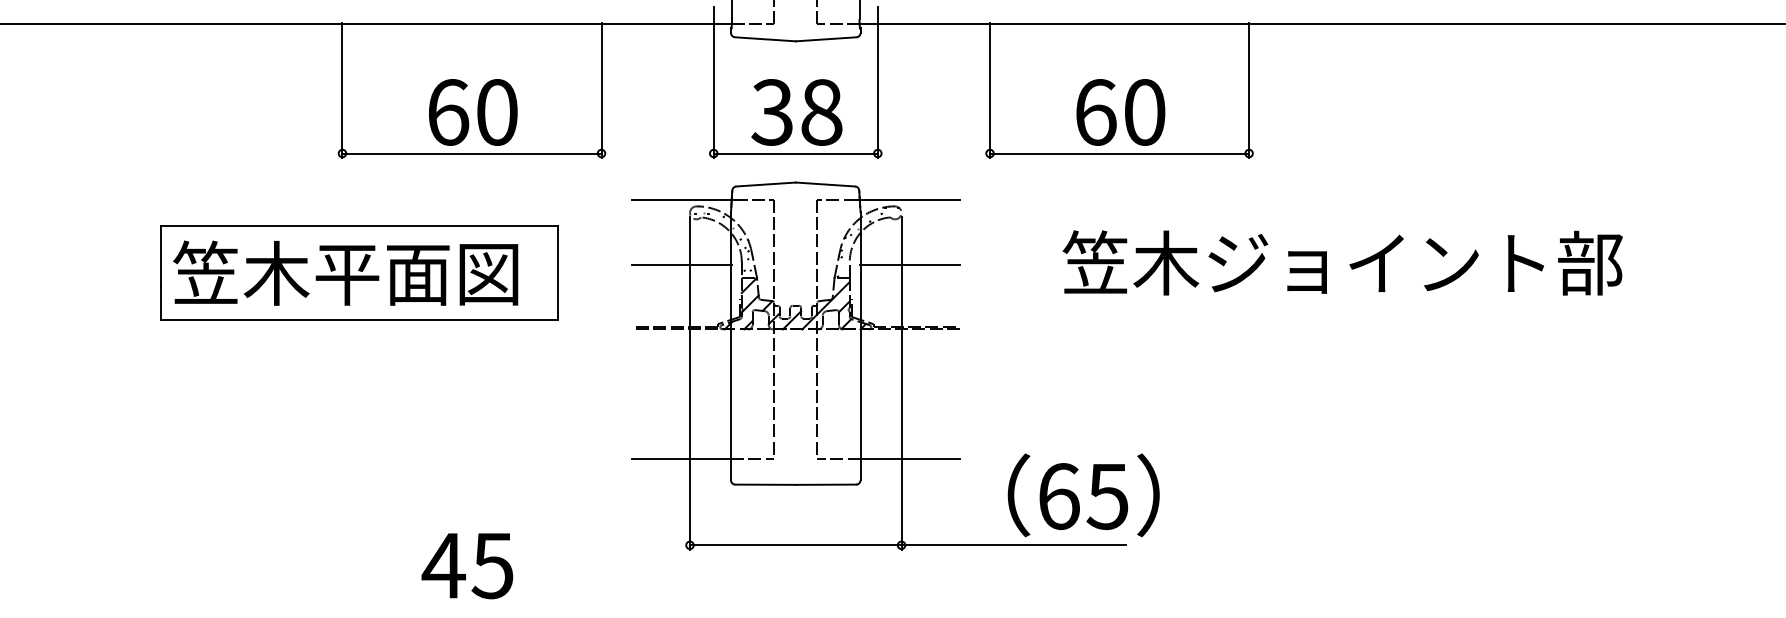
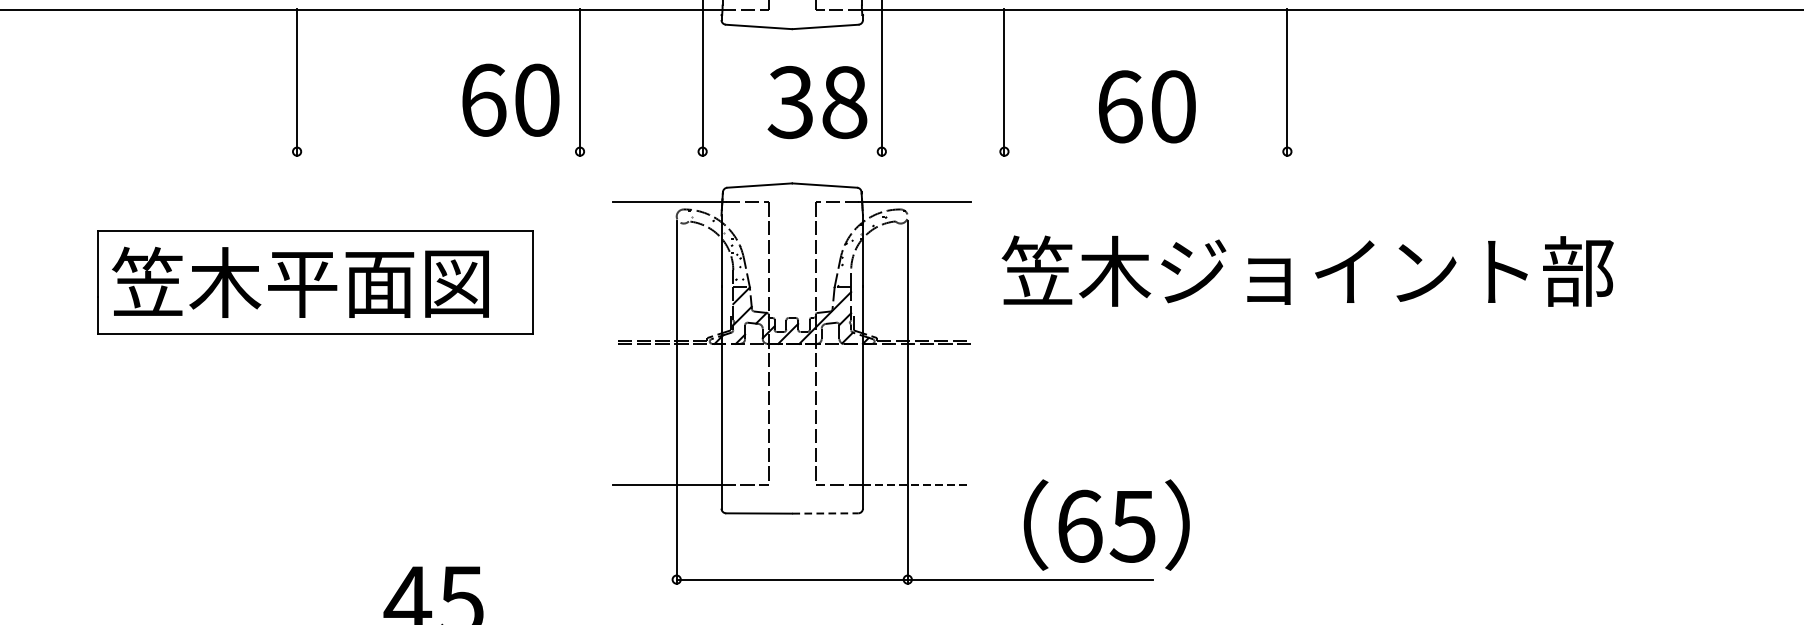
text: (473, 112) -> (511, 100), moved
text: (796, 112) -> (817, 102), moved
line: (471, 153) -> (438, 151), removed
line: (795, 153) -> (791, 151), removed
line: (1119, 153) -> (1145, 151), removed
text: (1342, 262) -> (1307, 270), moved
line: (681, 264) -> (667, 272), removed
line: (909, 264) -> (916, 272), removed
line: (910, 458) -> (917, 484), solid -> dashed
line: (826, 484) -> (825, 513), solid -> dashed

